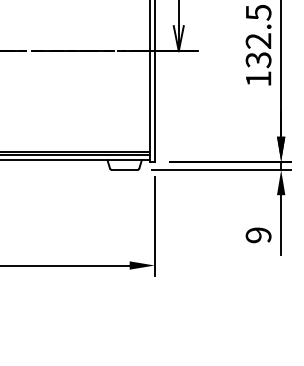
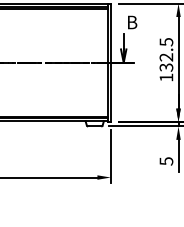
text: (258, 235) -> (166, 161), 9 -> 5

